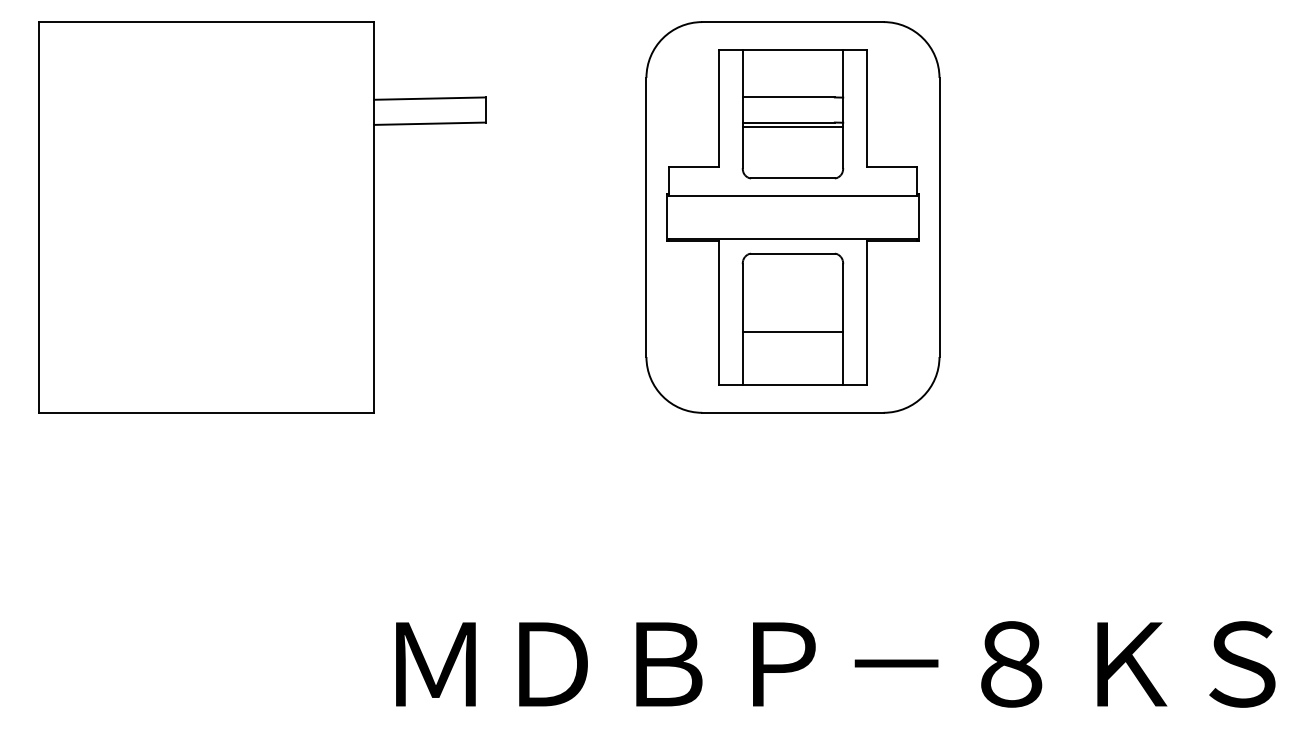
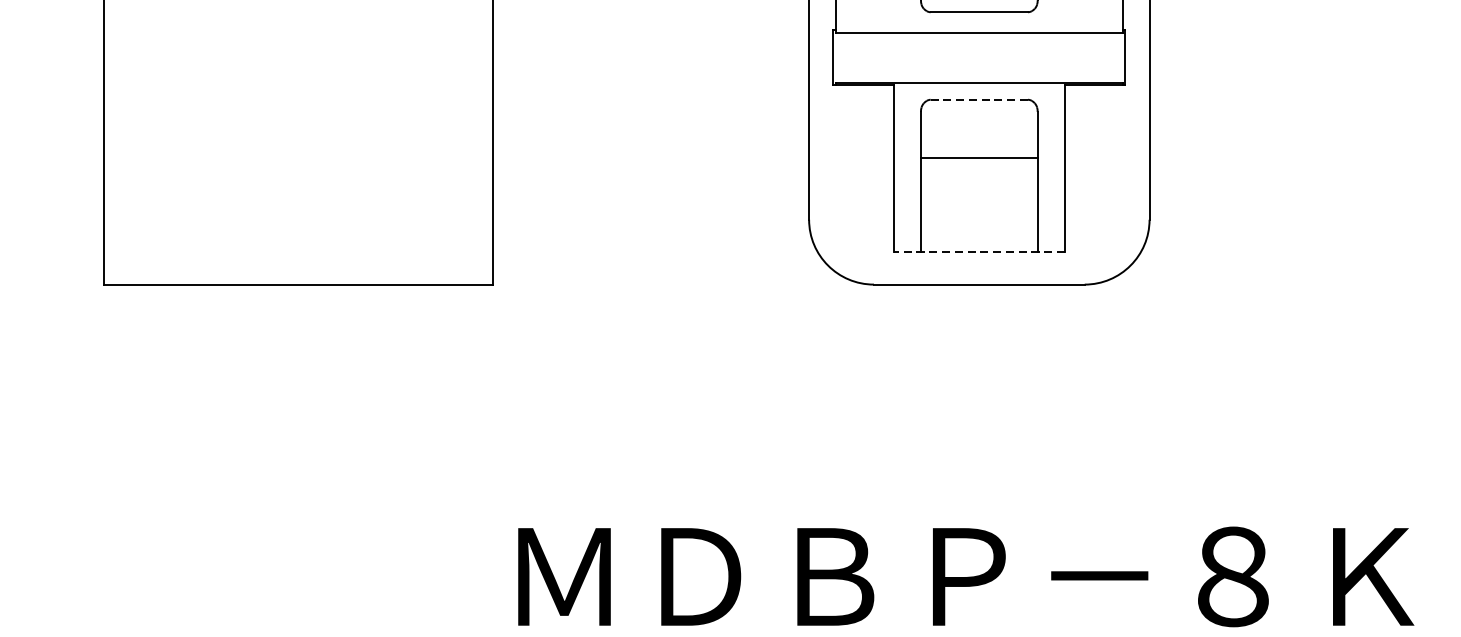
line: (792, 253) -> (978, 99), solid -> dashed
line: (792, 331) -> (978, 157), moved
line: (792, 384) -> (978, 251), solid -> dashed

